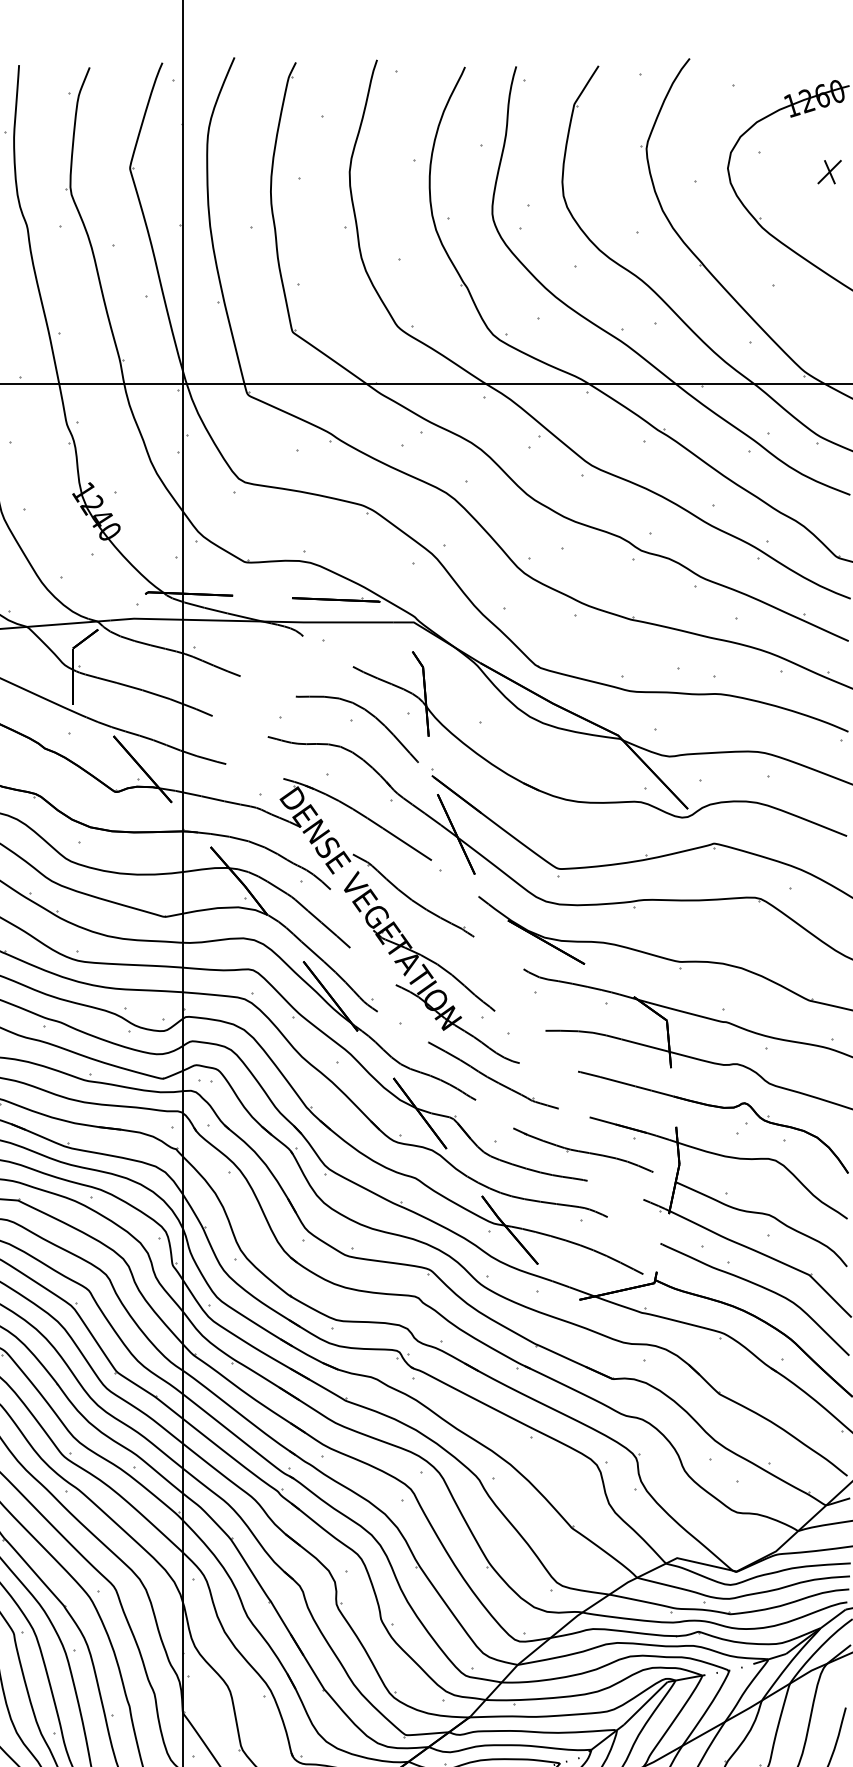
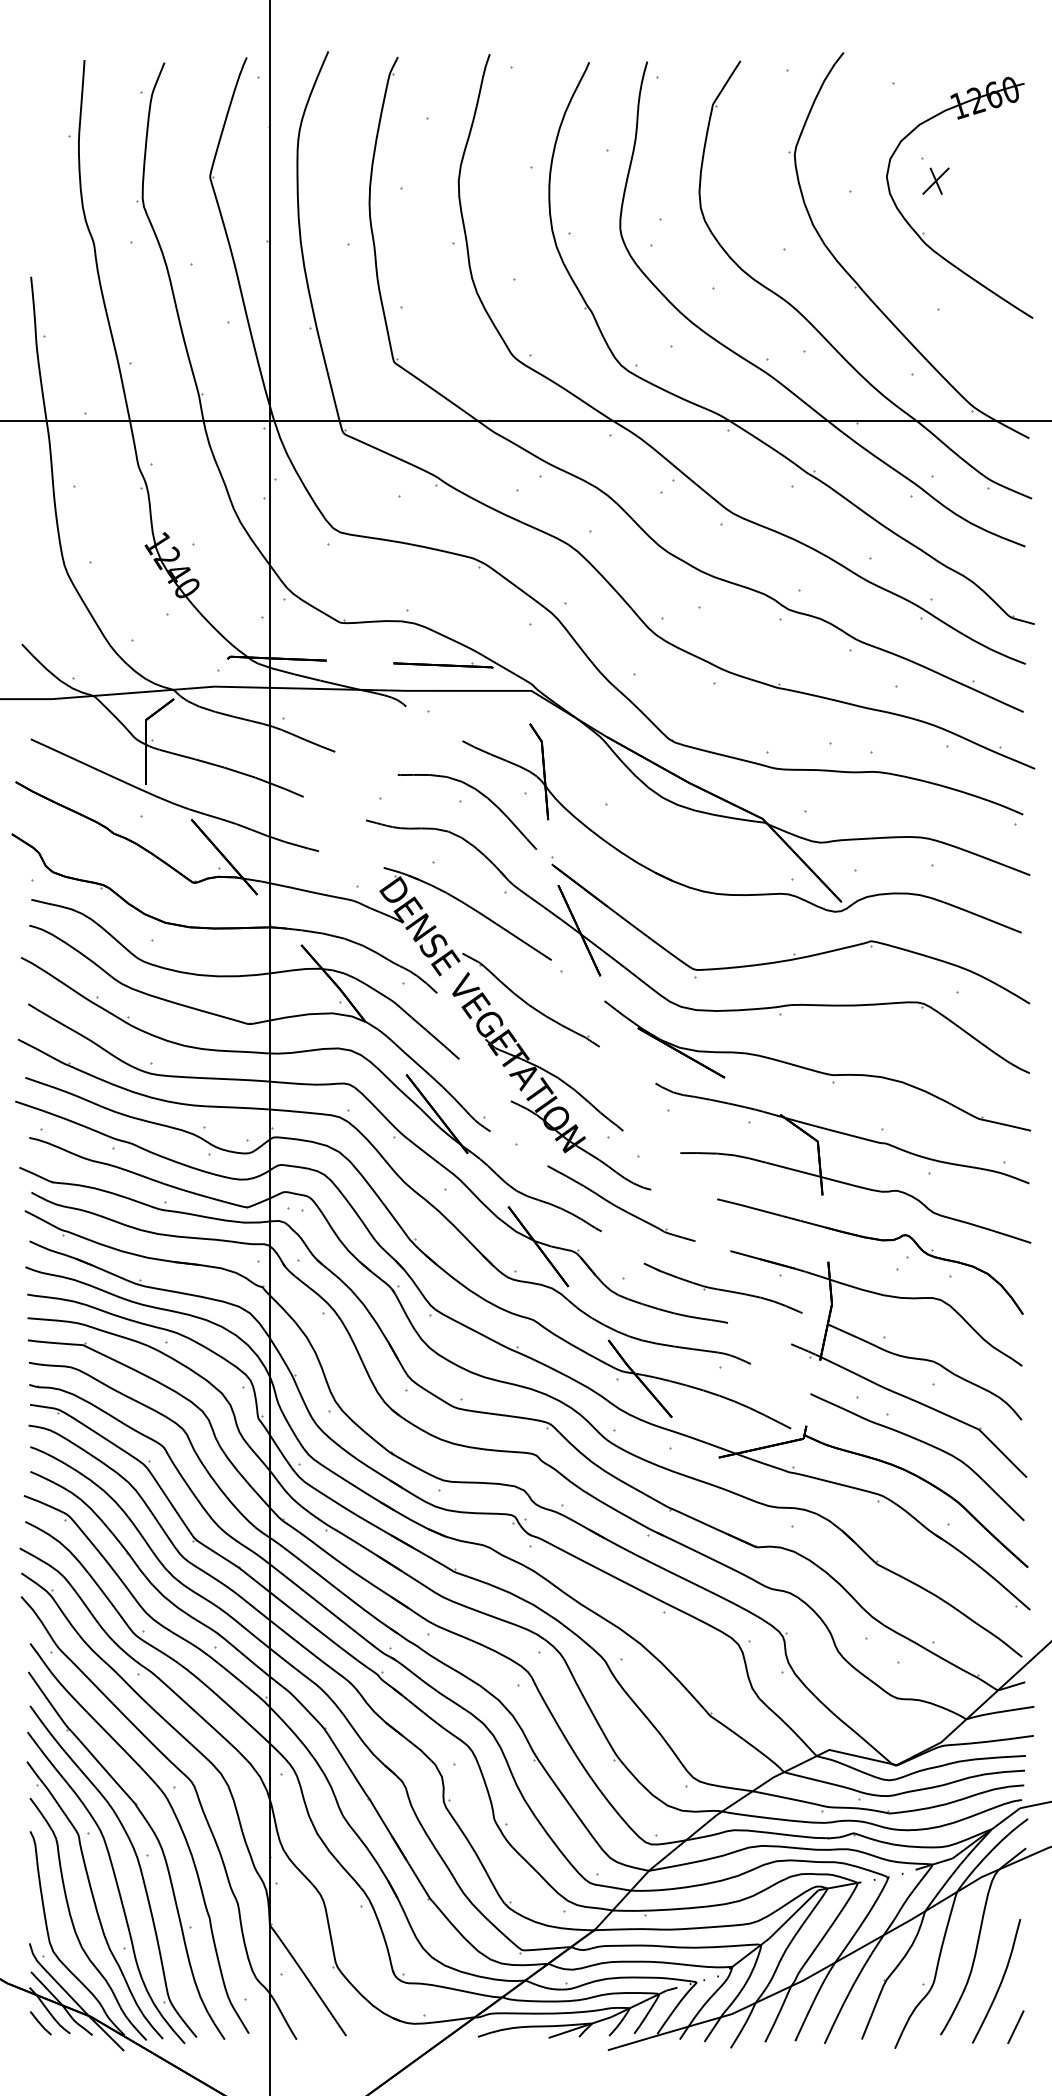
part: (829, 171) -> (935, 180), moved

